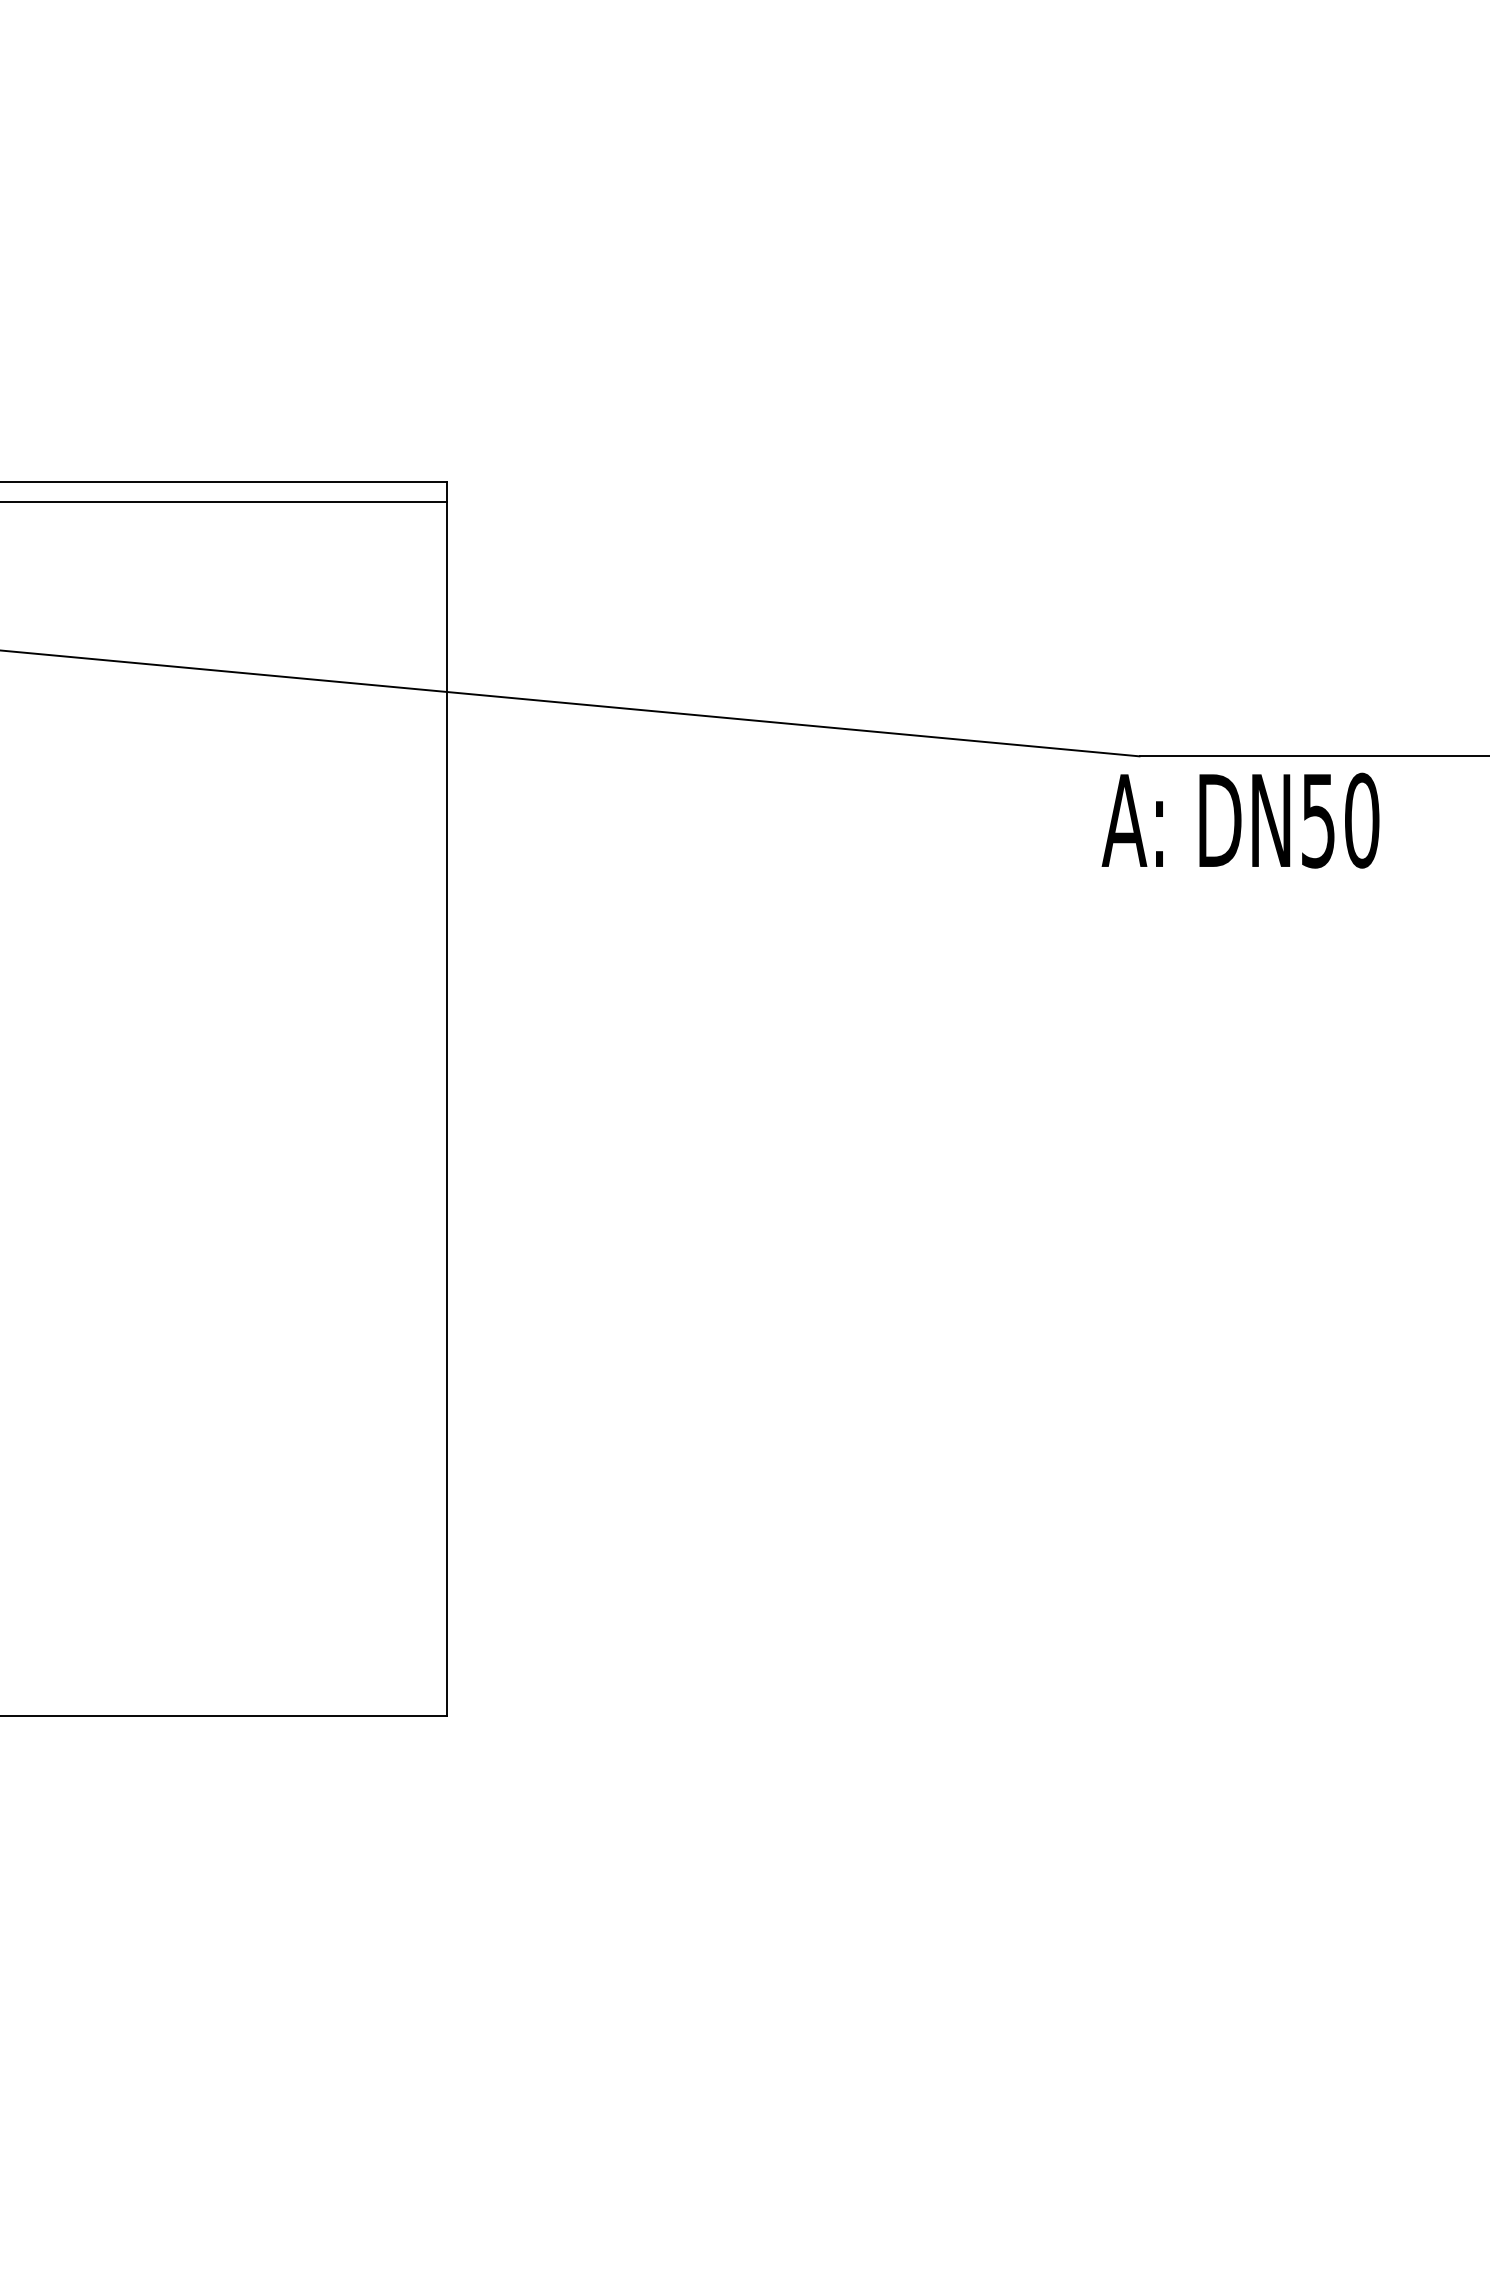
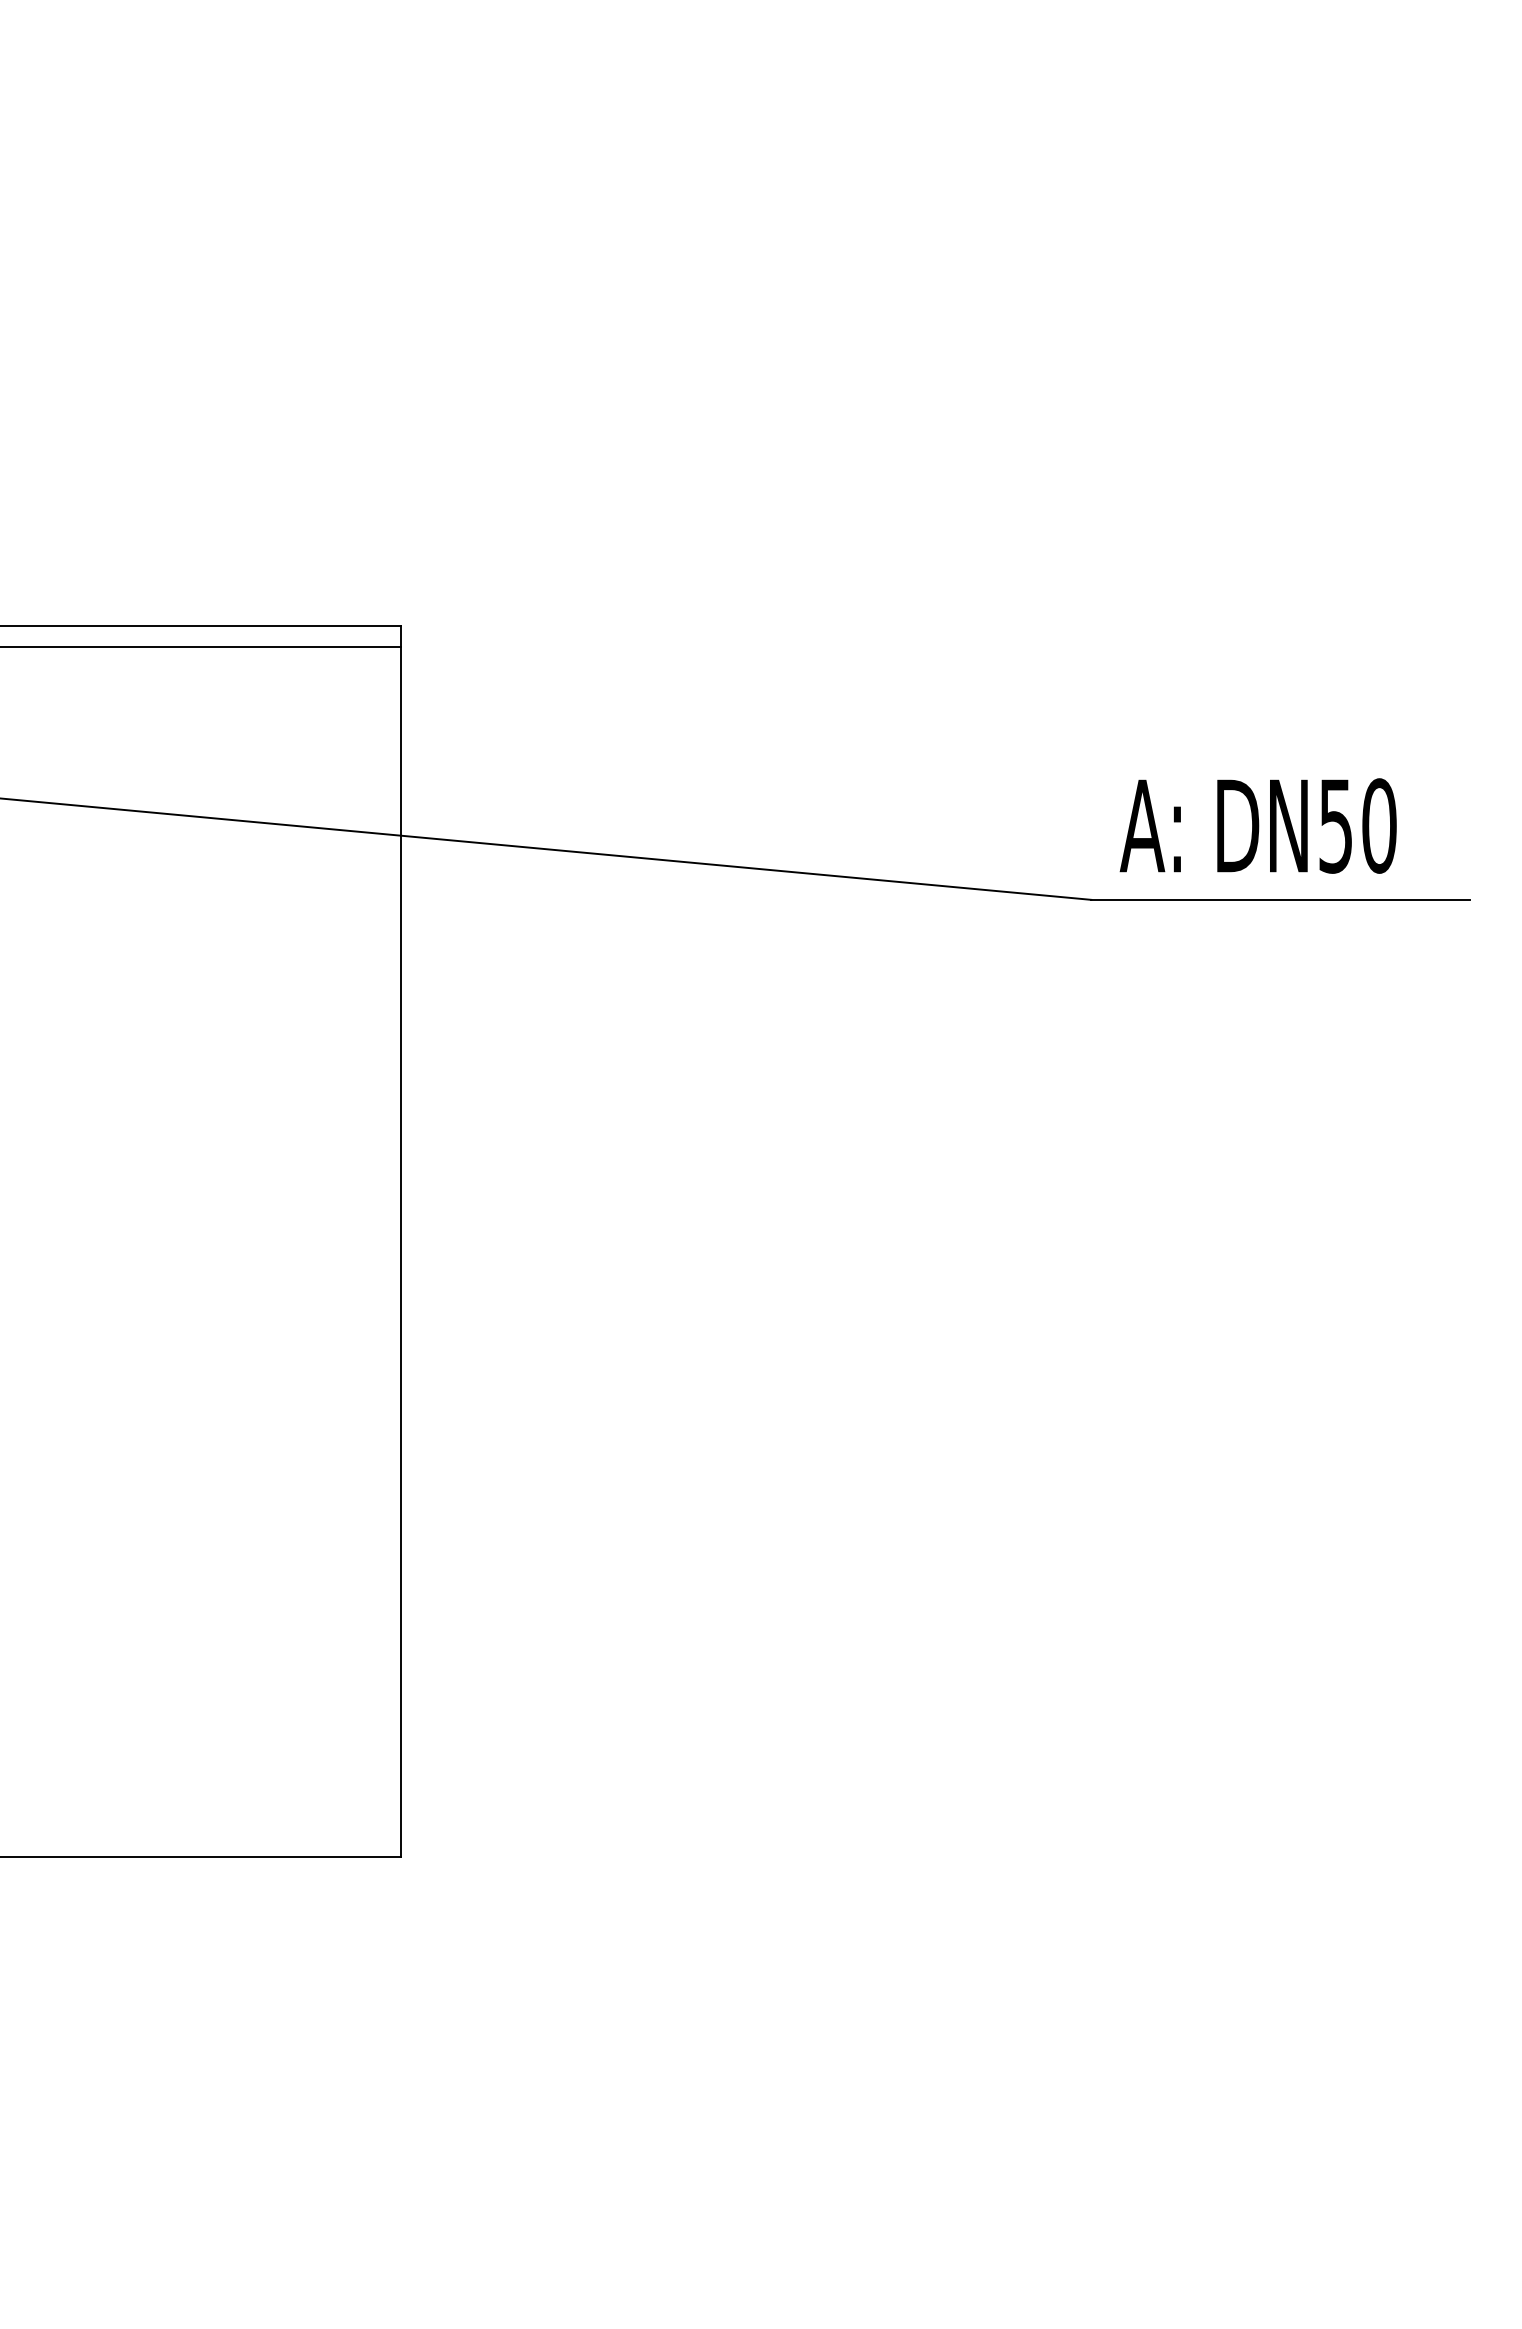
text: (1239, 820) -> (1257, 825), moved

